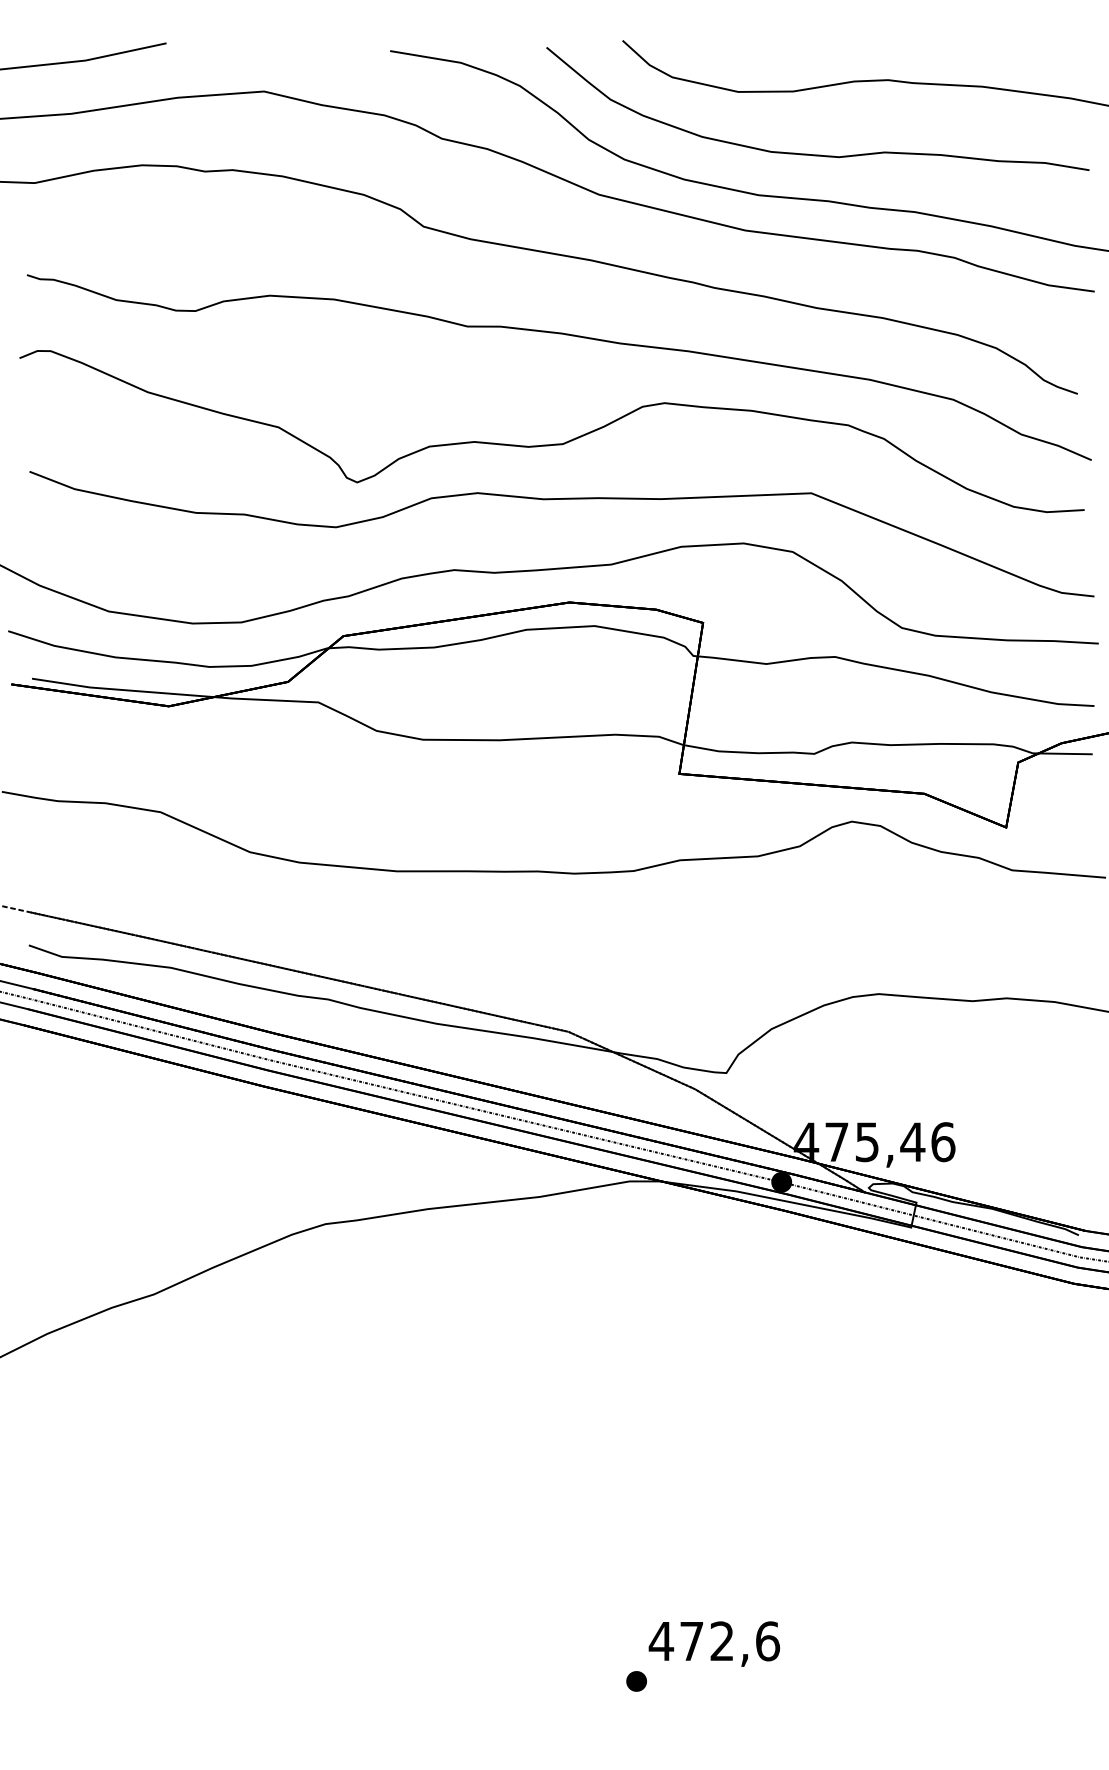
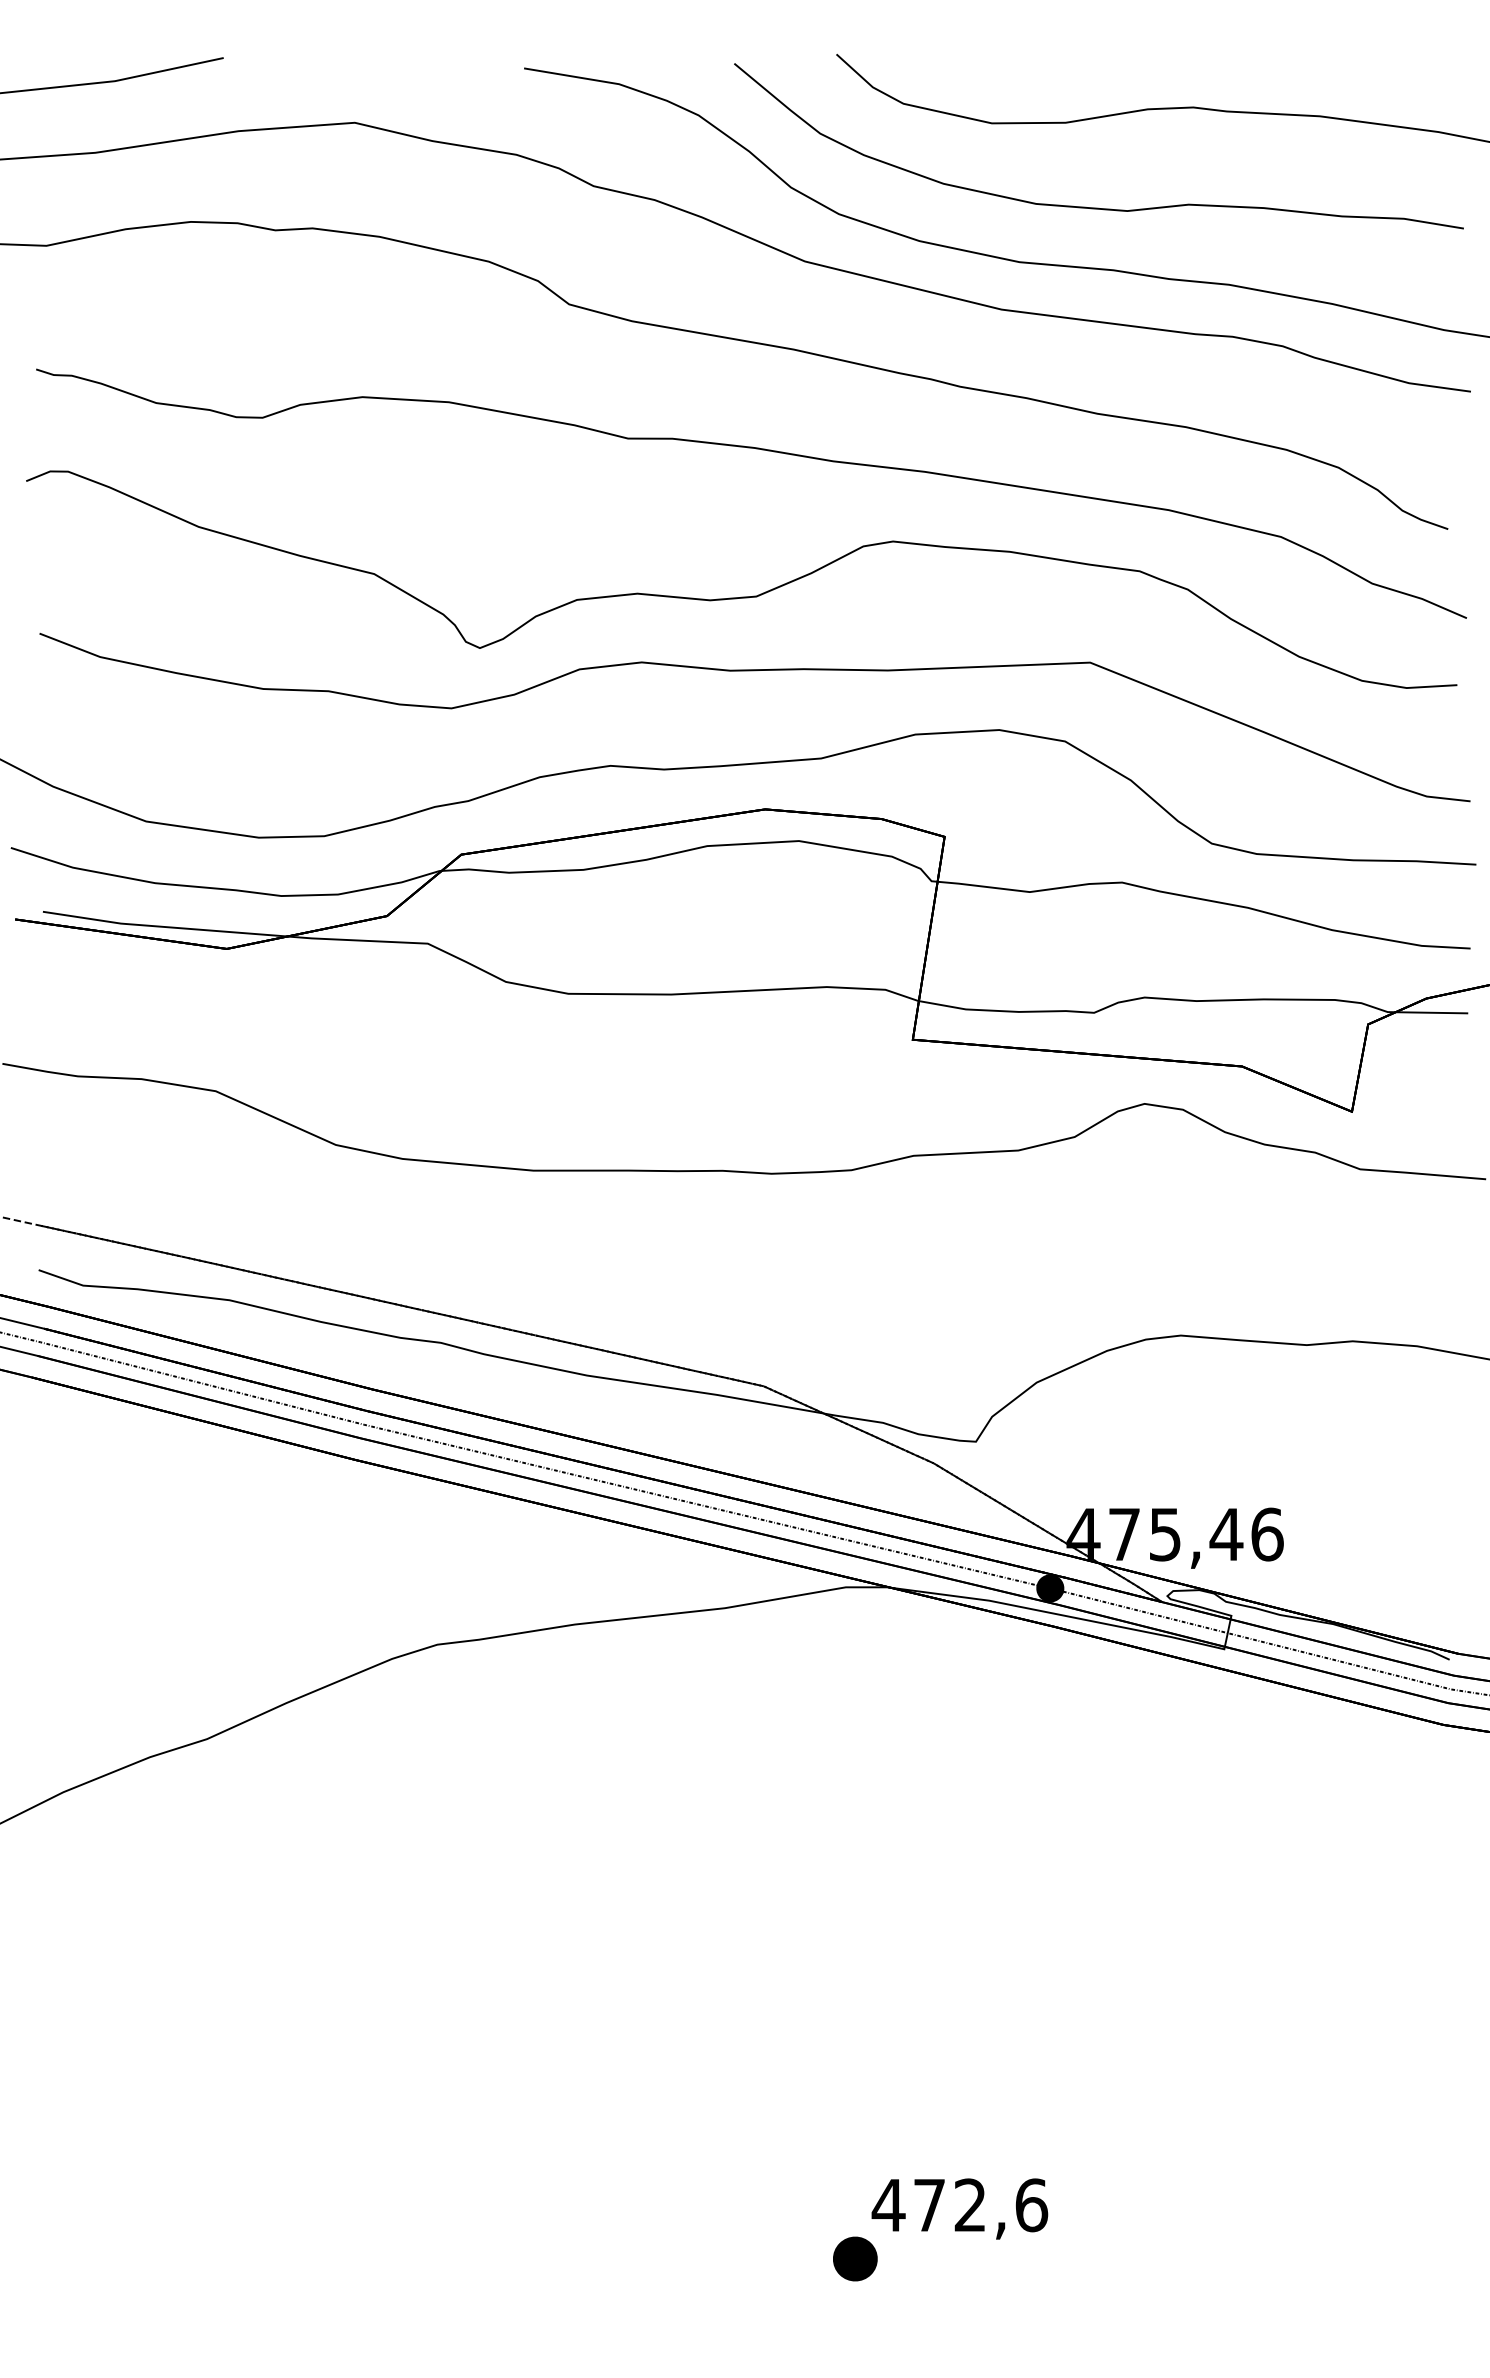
part: (636, 1681) -> (855, 2259), size x1.6

